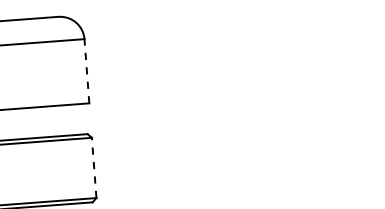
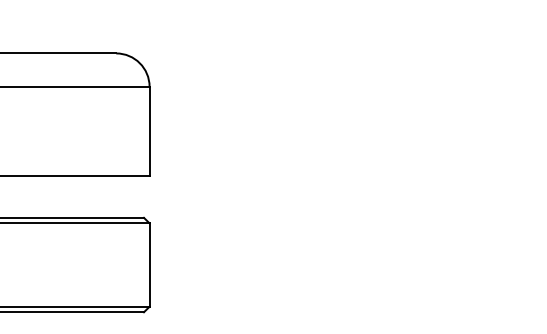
line: (86, 70) -> (149, 130), dashed -> solid
line: (94, 168) -> (149, 265), dashed -> solid

